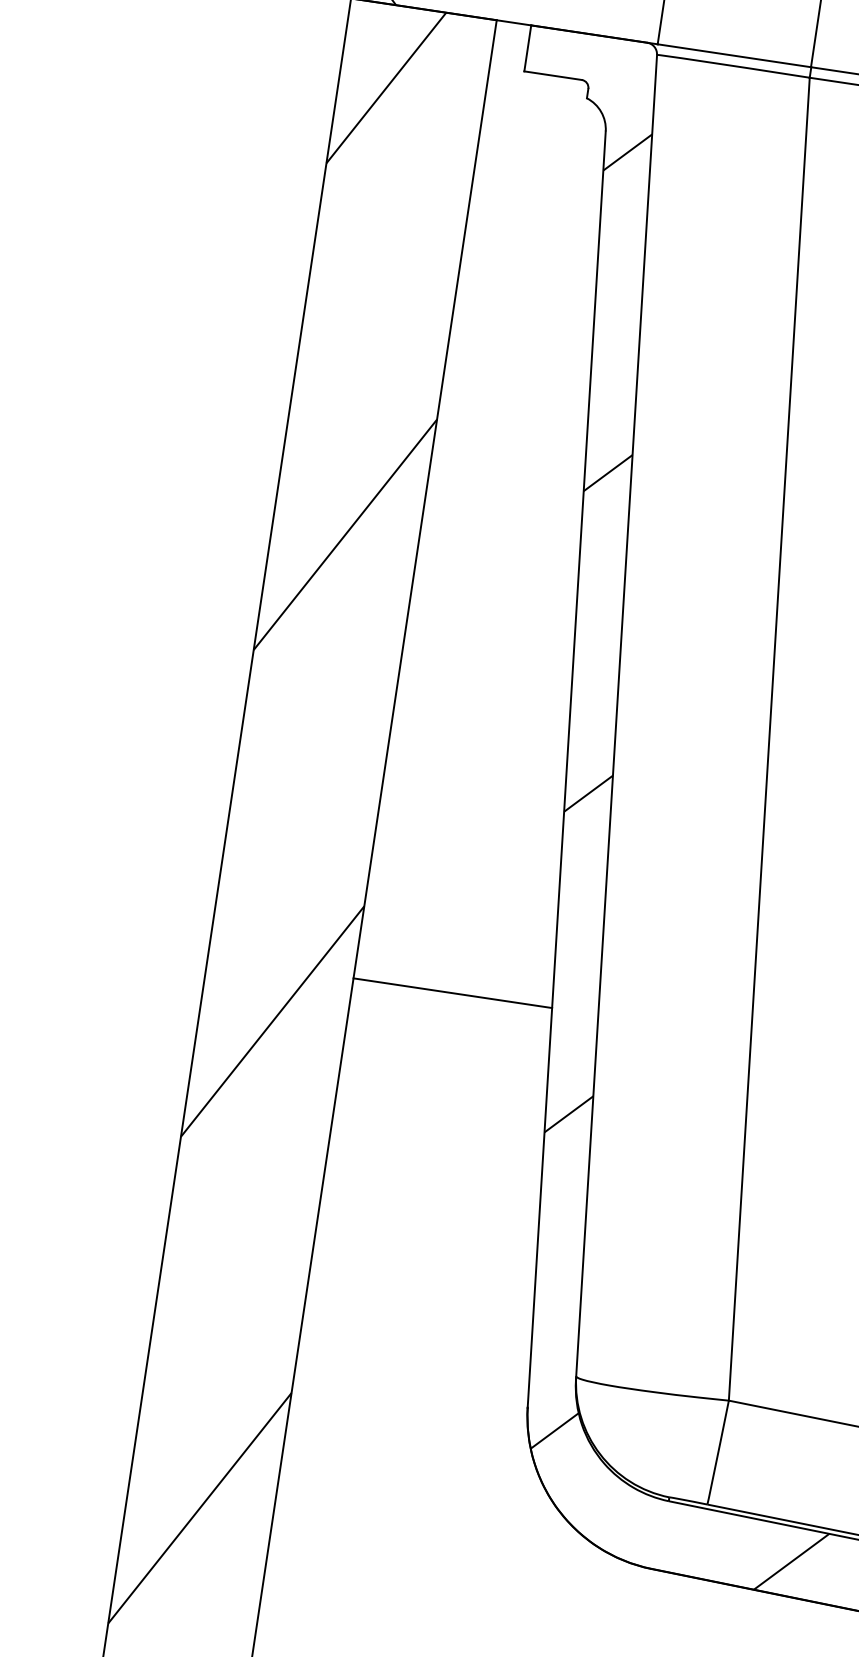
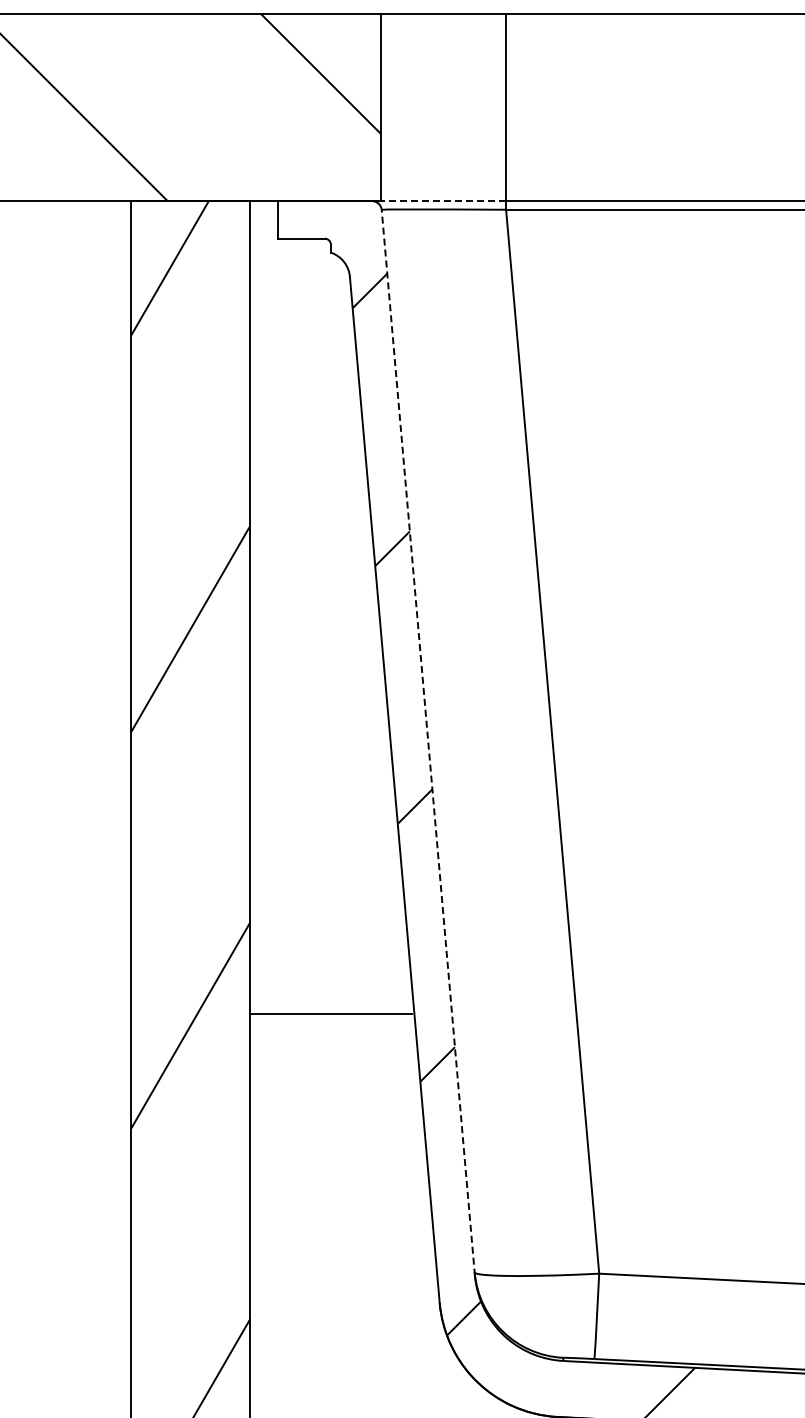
line: (733, 55) -> (442, 201), solid -> dashed
line: (616, 717) -> (428, 742), solid -> dashed
line: (452, 992) -> (330, 1013), moved

